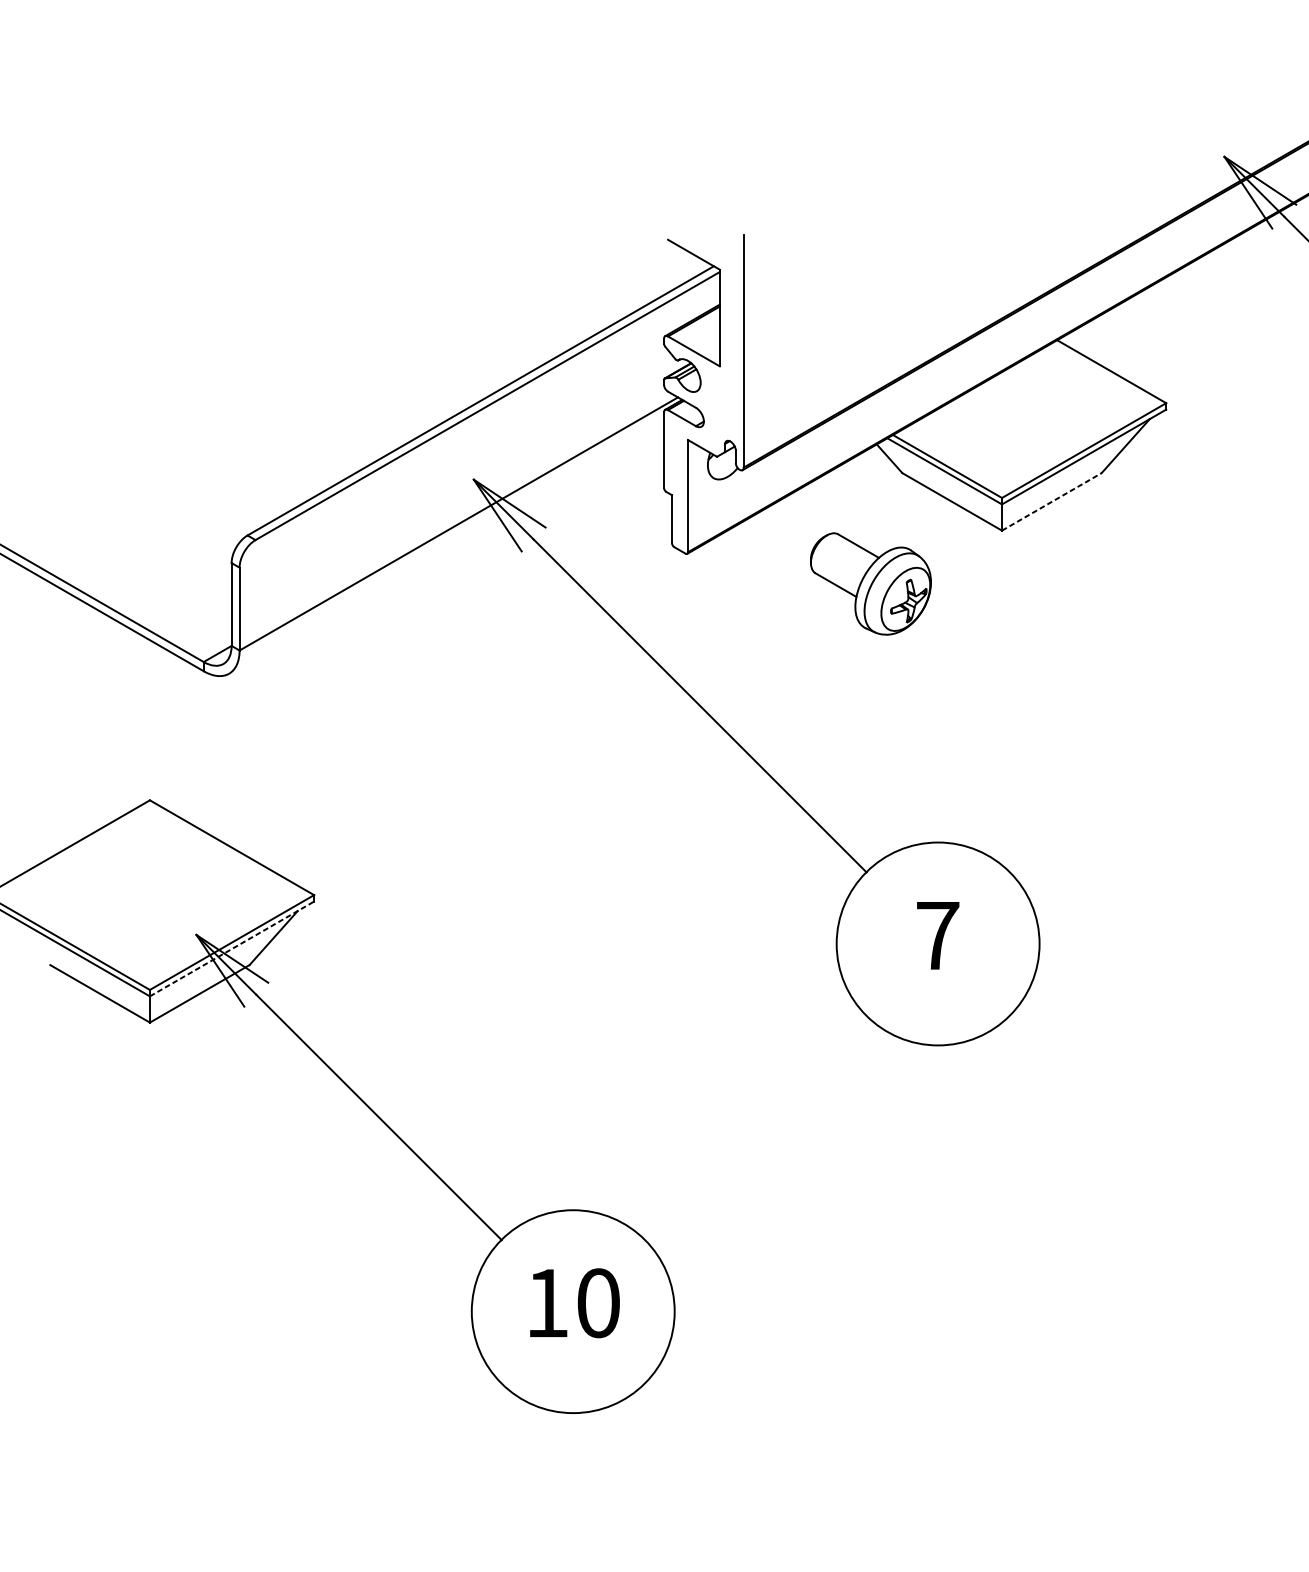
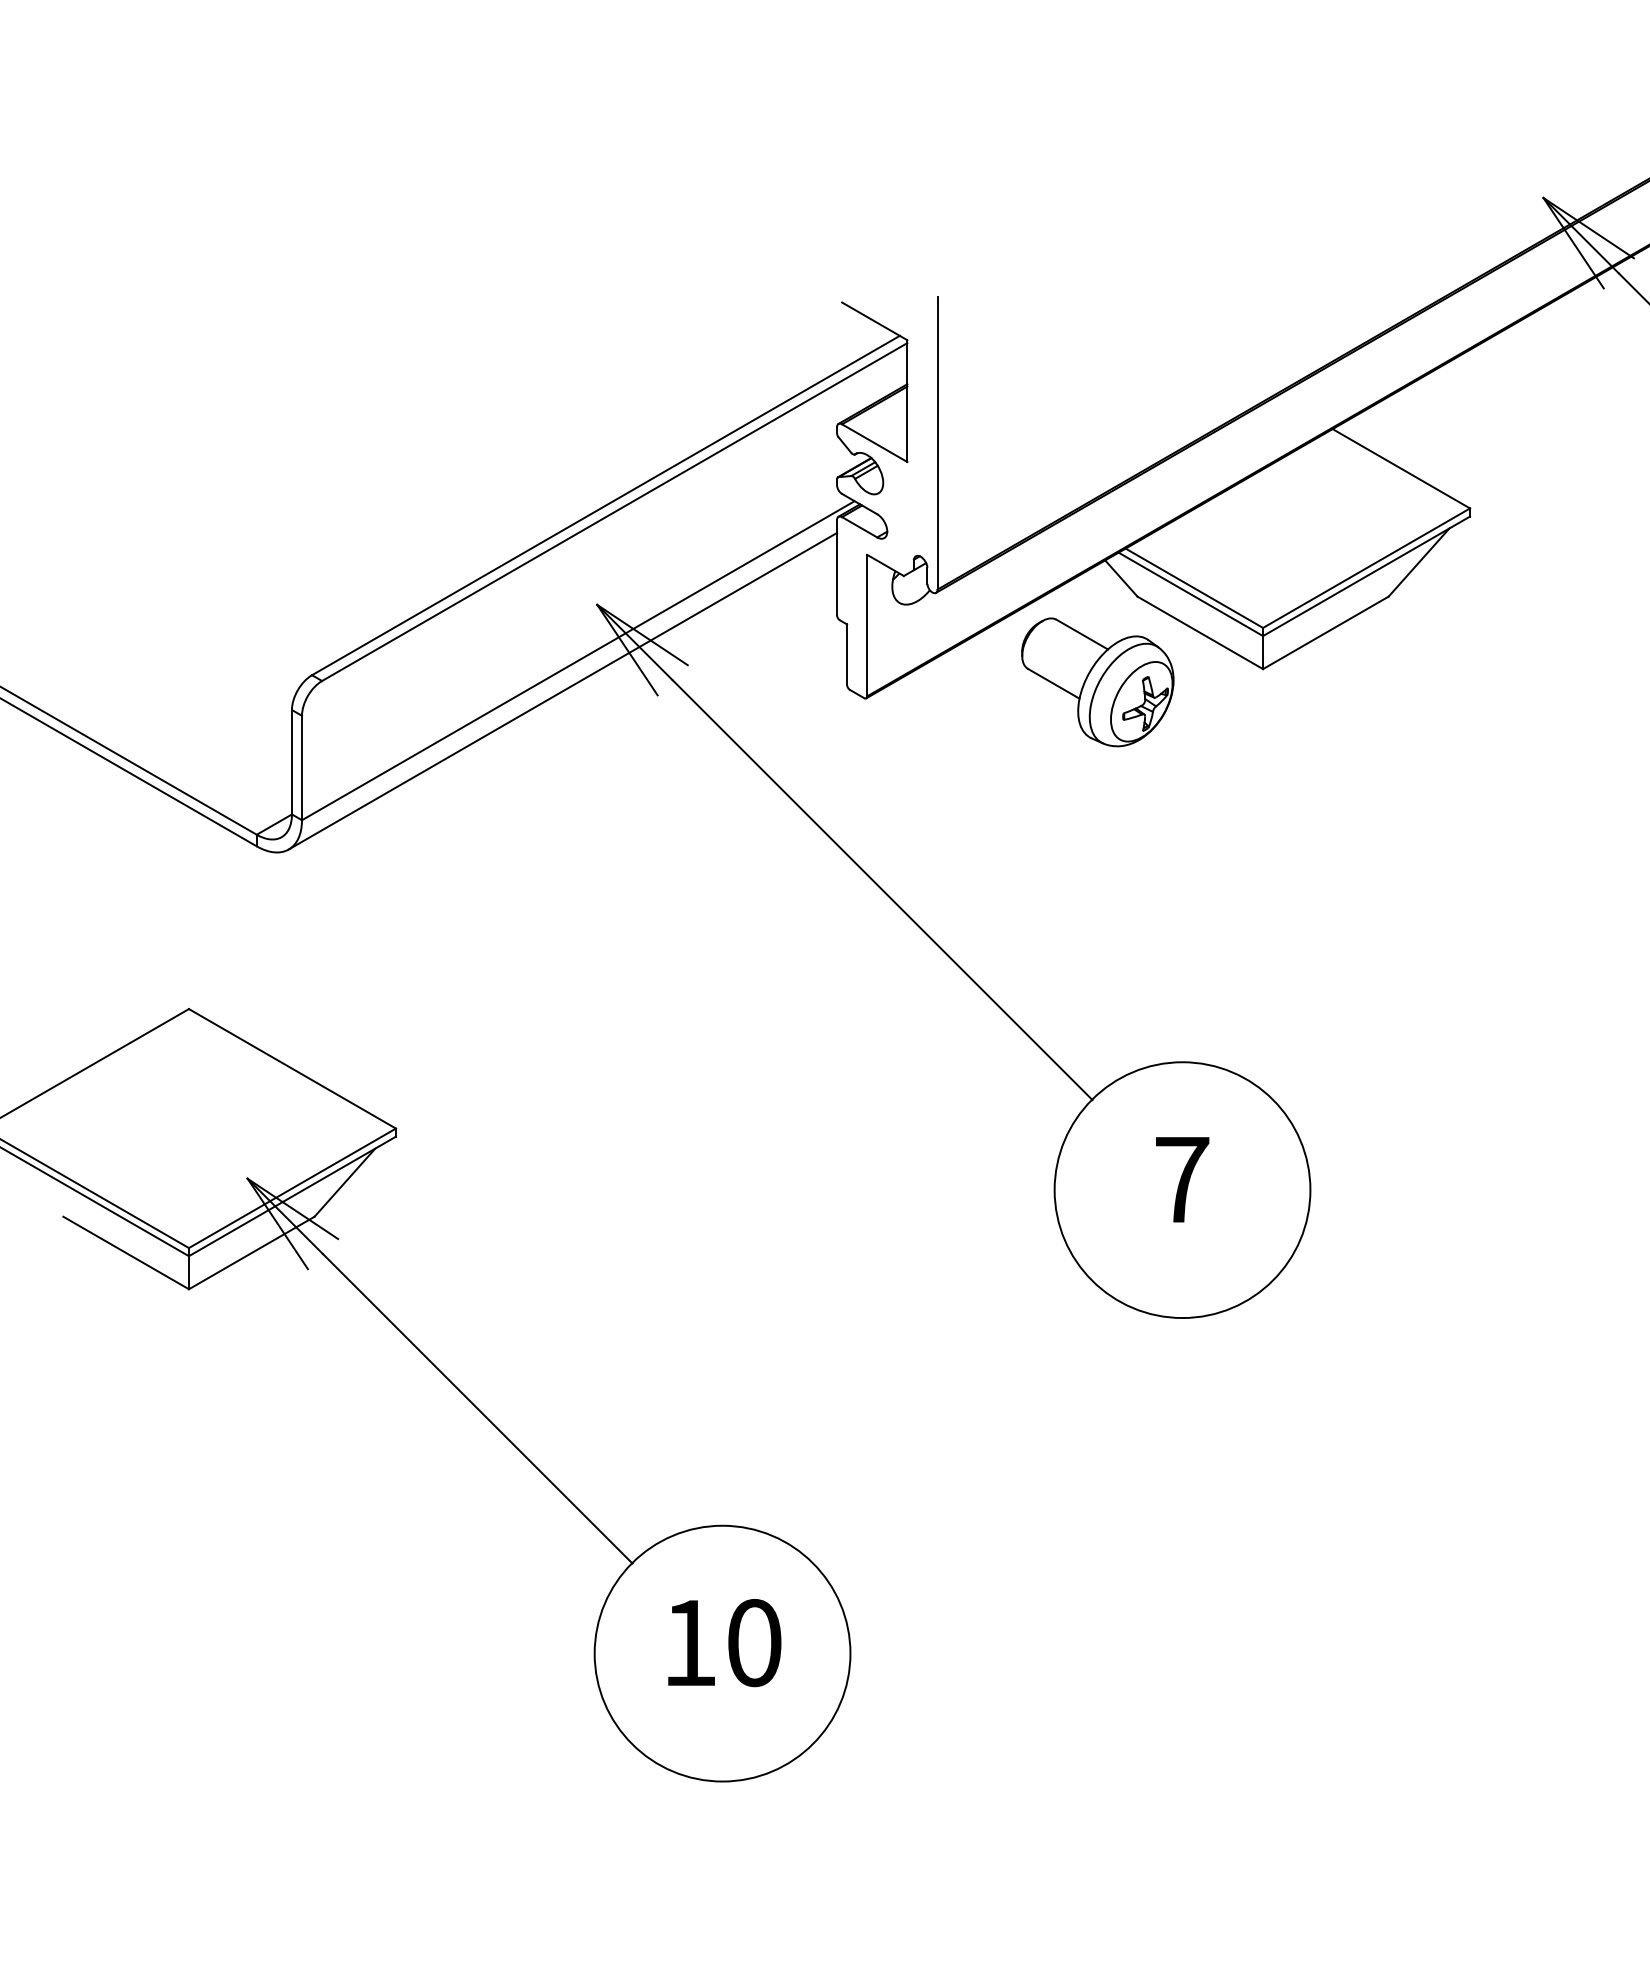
line: (1051, 501) -> (1325, 632), dashed -> solid
line: (446, 547) -> (562, 690), added
part: (870, 584) -> (1097, 682), moved
line: (232, 949) -> (292, 1196), dashed -> solid

